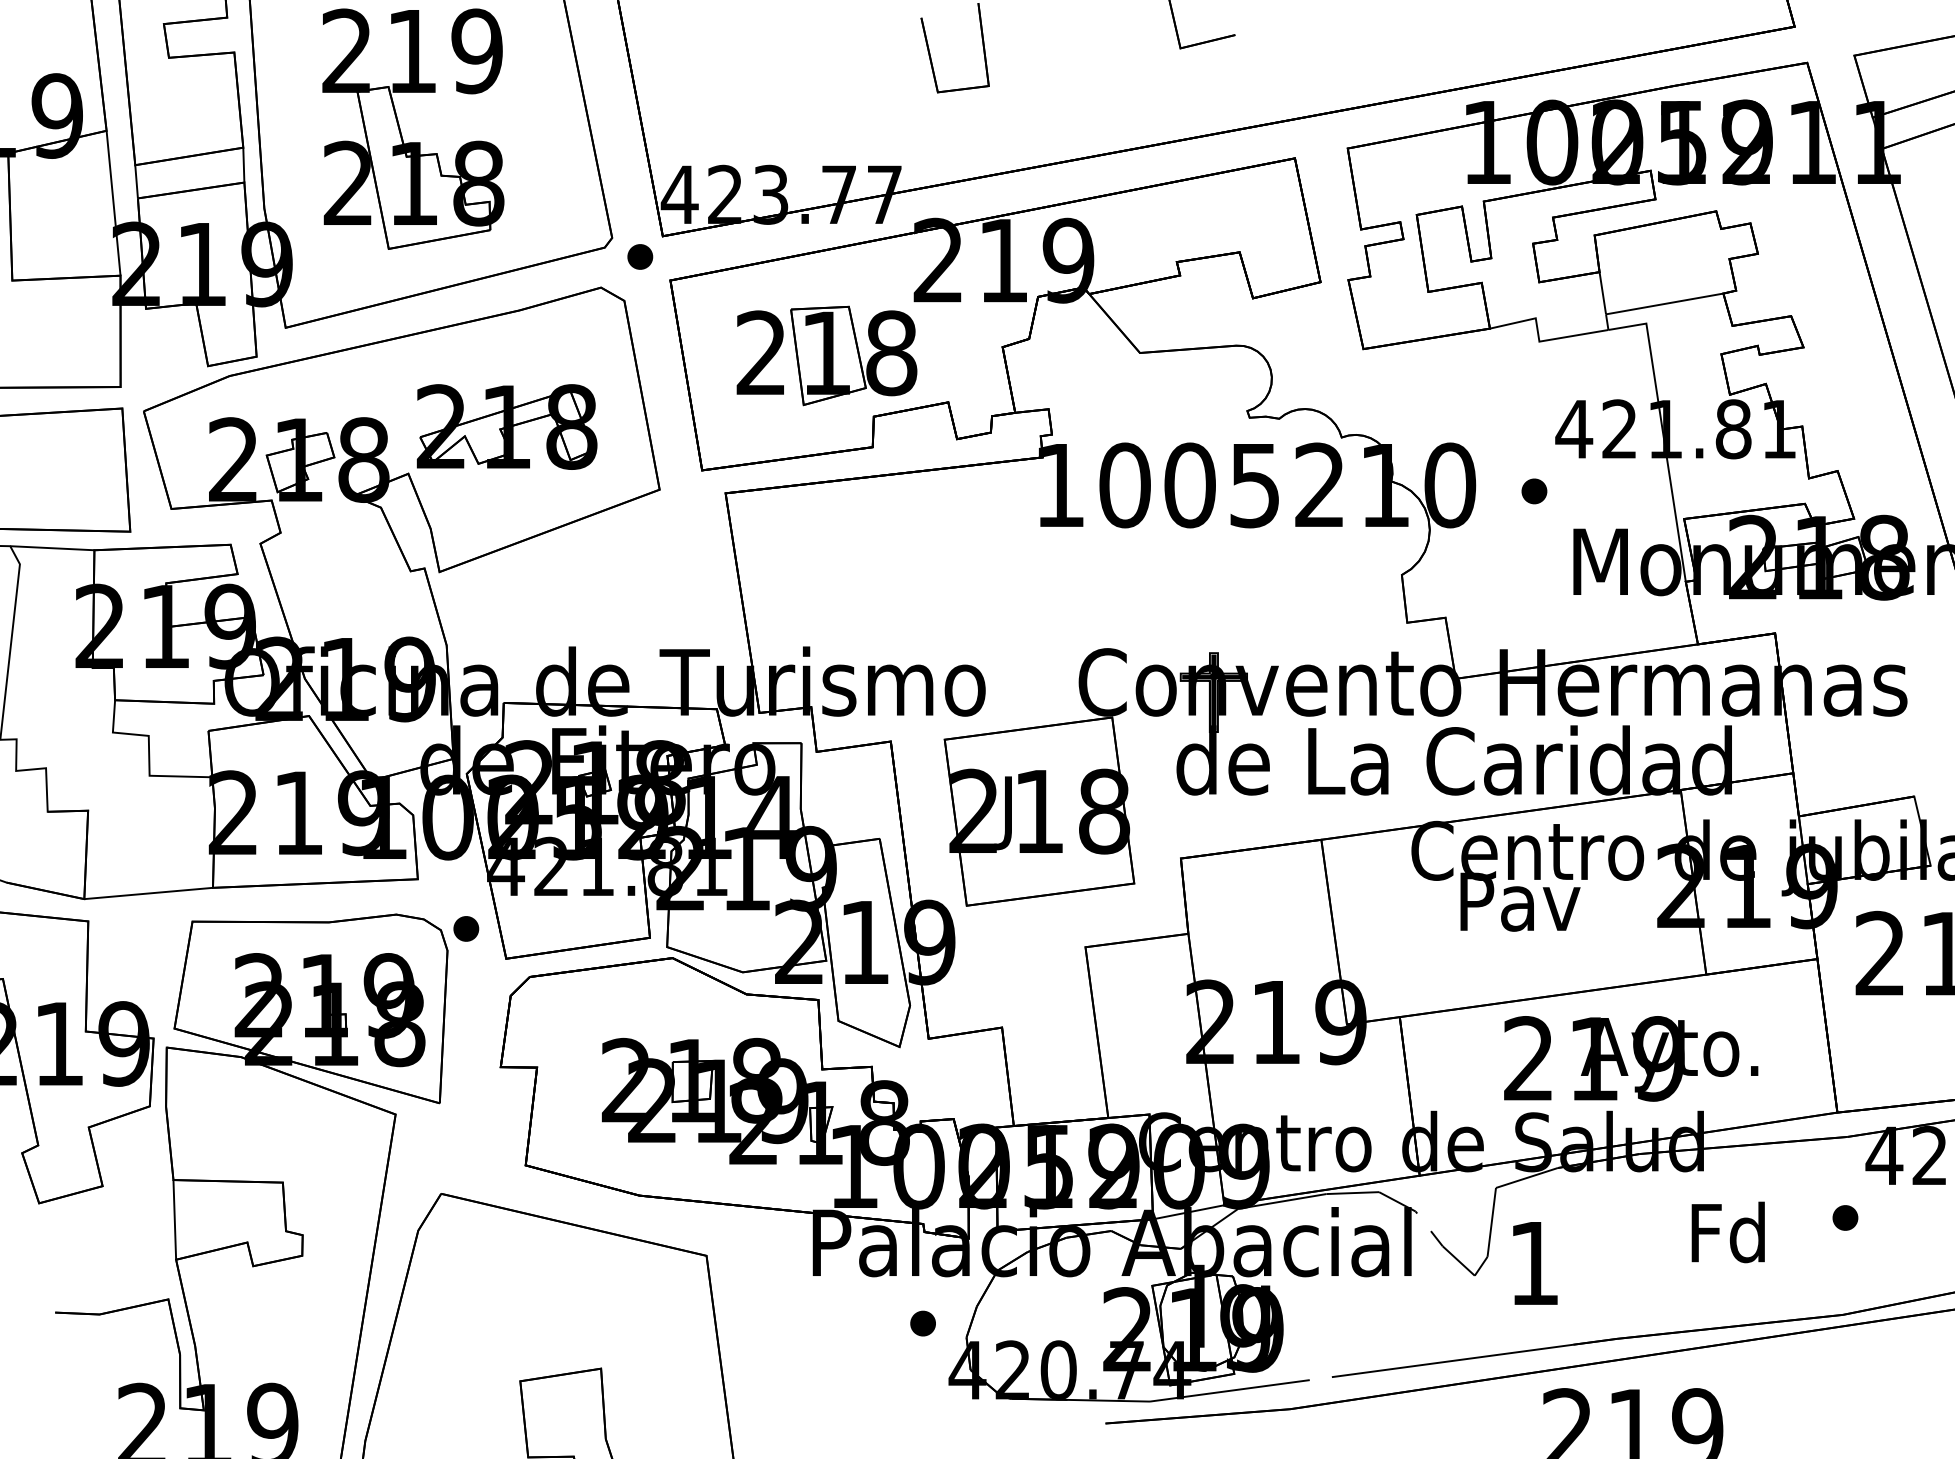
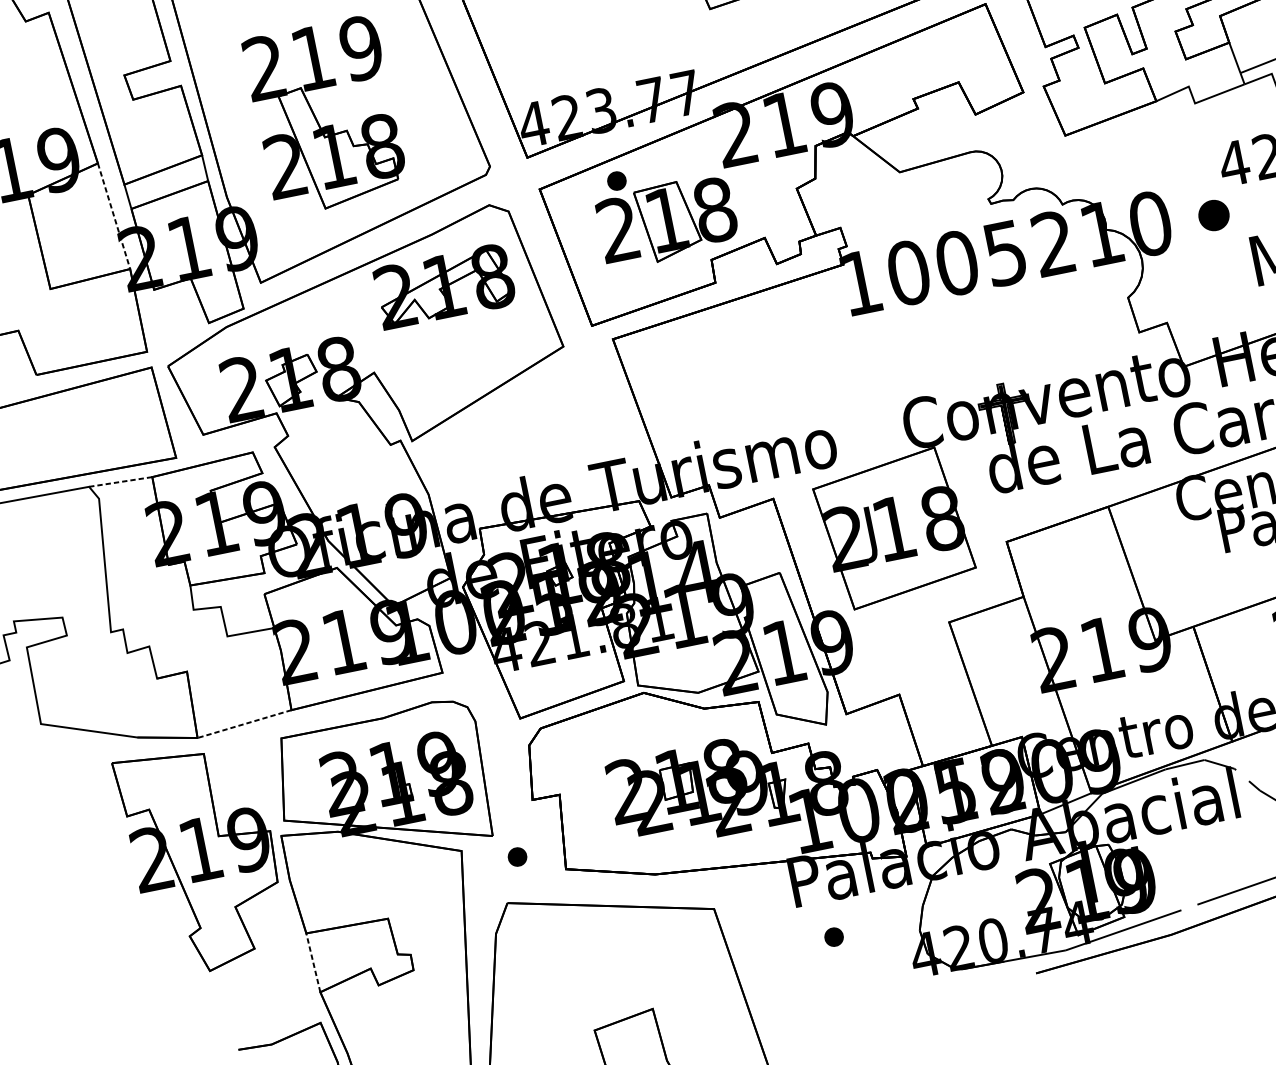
line: (113, 203) -> (114, 216), solid -> dashed
part: (640, 256) -> (617, 180), moved
part: (506, 426) -> (444, 286), moved
part: (1534, 491) -> (1214, 215), size x1.6
line: (52, 548) -> (120, 482), solid -> dashed
line: (148, 893) -> (244, 724), solid -> dashed
part: (466, 928) -> (517, 856), moved
line: (174, 1219) -> (313, 962), solid -> dashed
part: (922, 1323) -> (833, 937), moved

